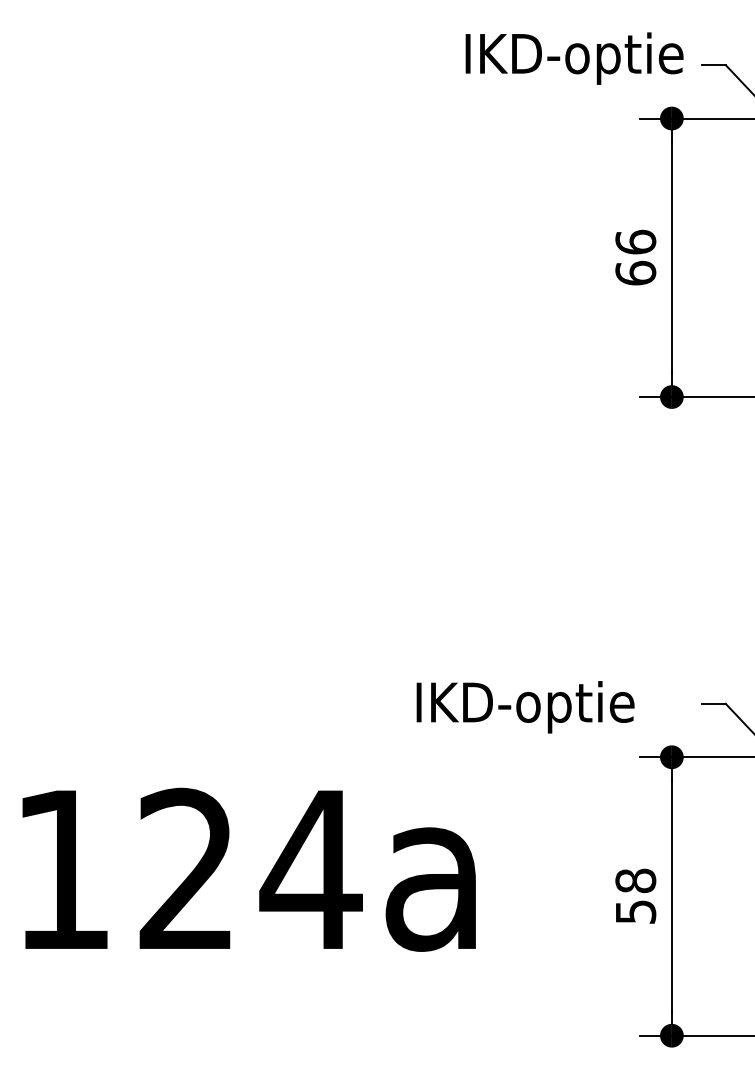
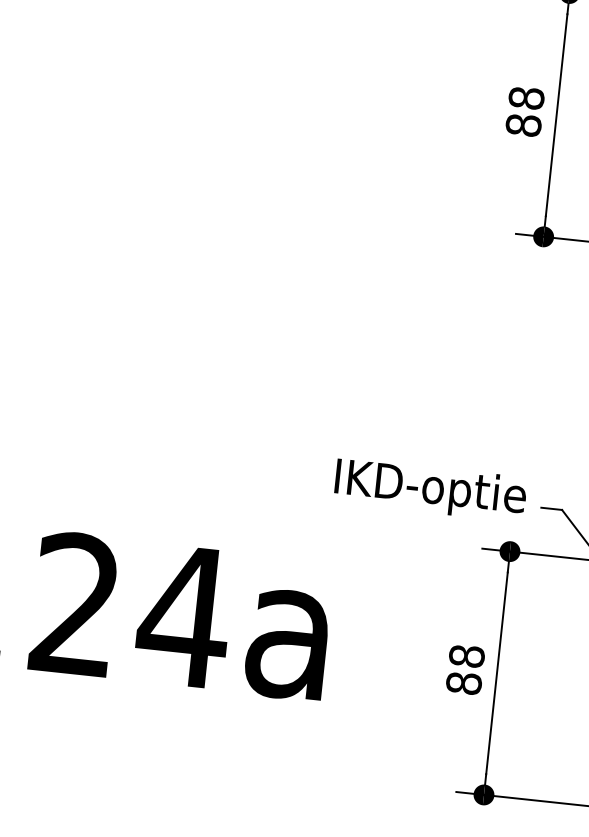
text: (635, 257) -> (524, 111), 66 -> 88
text: (525, 707) -> (430, 490), moved
text: (635, 911) -> (463, 683), 58 -> 88

